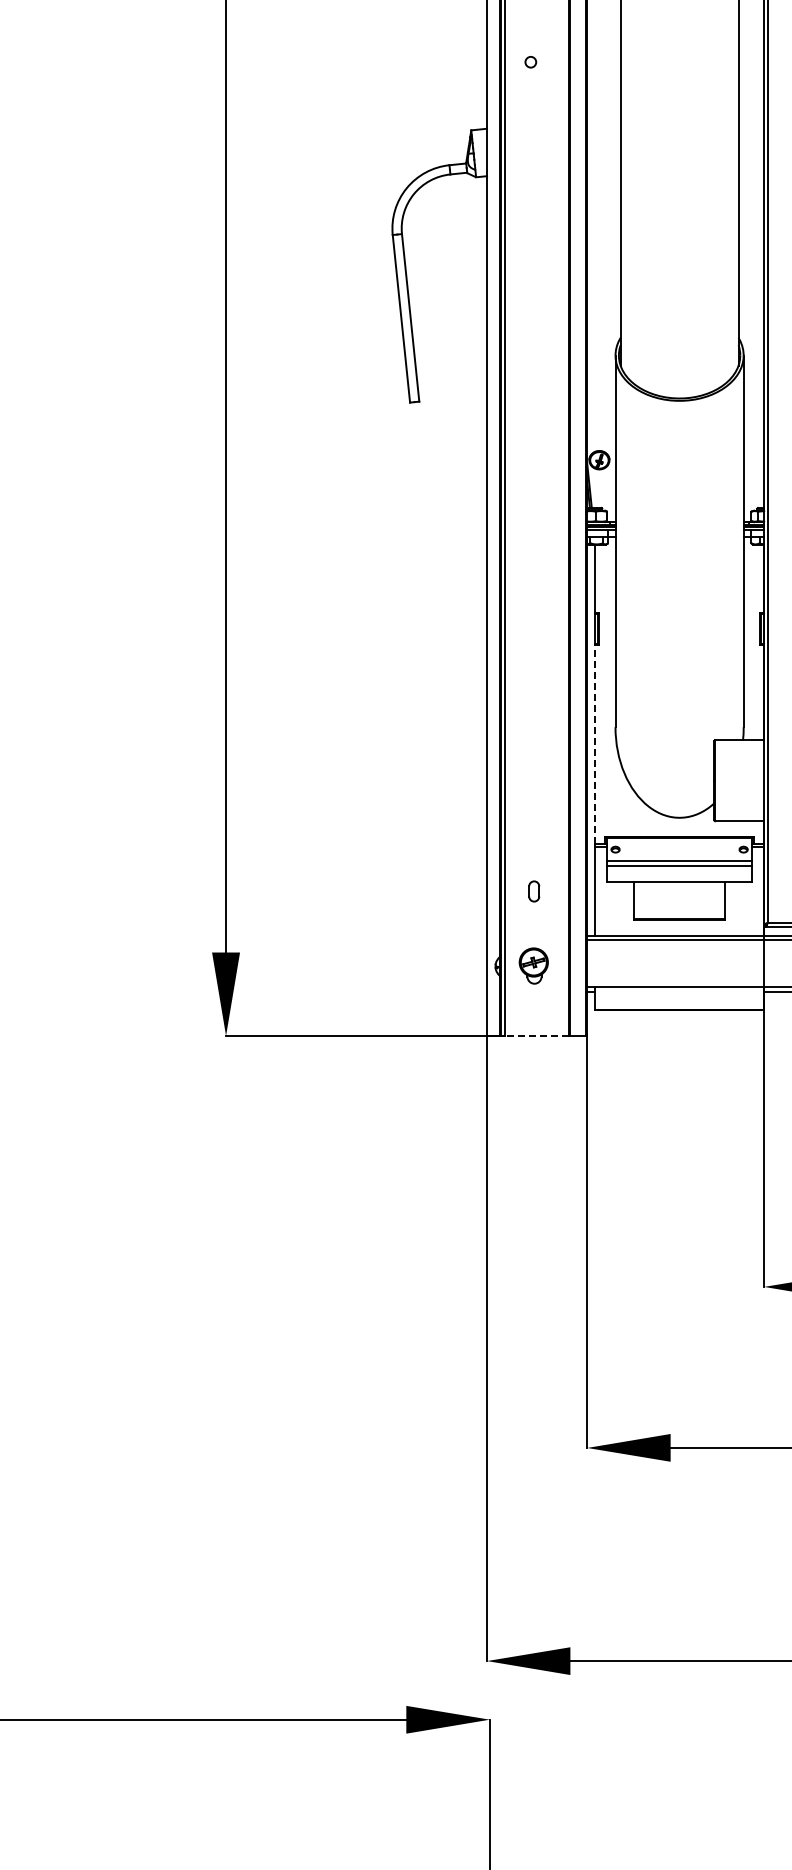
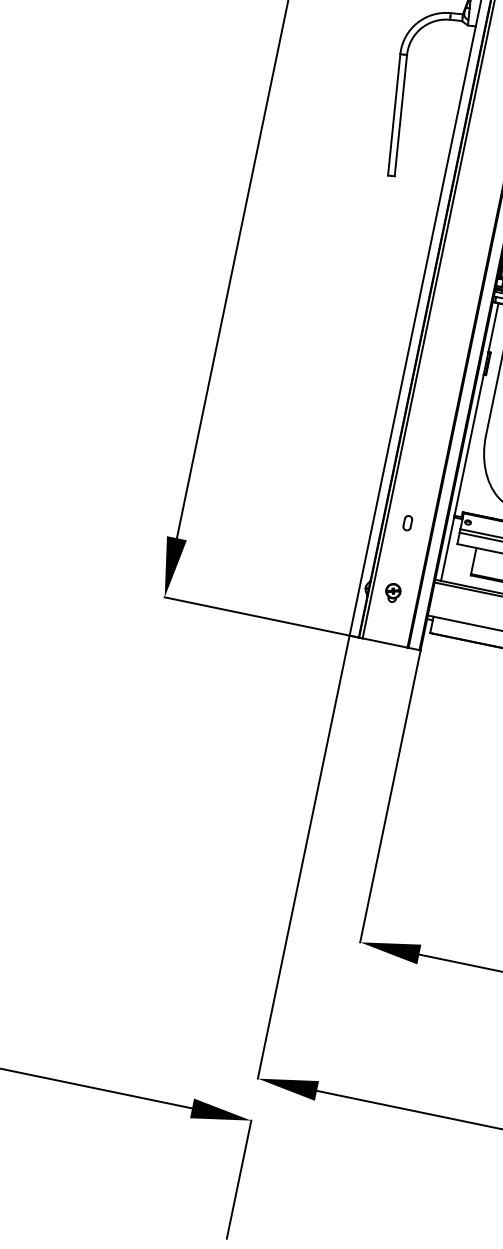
line: (595, 744) -> (469, 445), dashed -> solid
part: (534, 891) -> (407, 523), moved
part: (533, 965) -> (392, 592), size x0.71
line: (537, 1035) -> (385, 642), dashed -> solid

